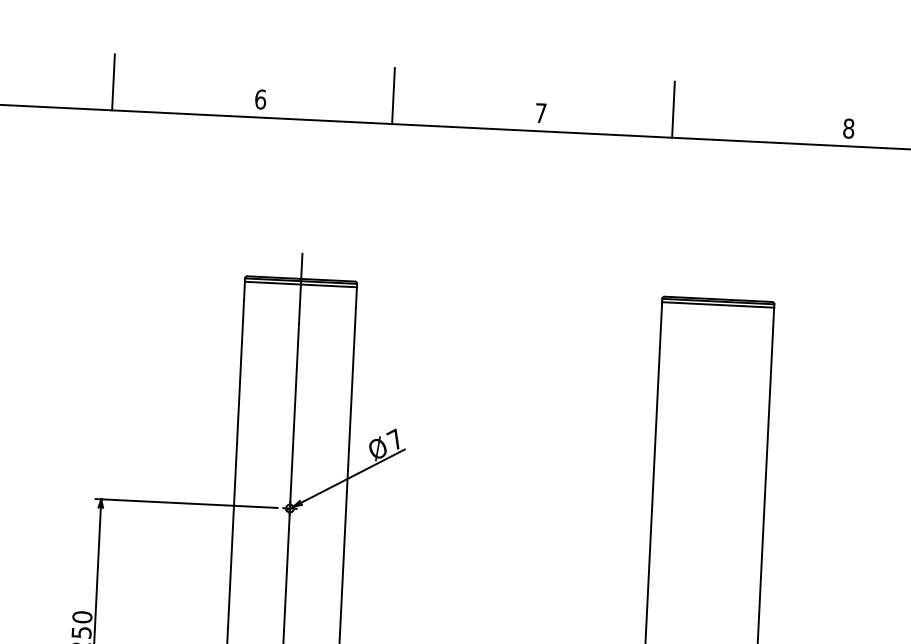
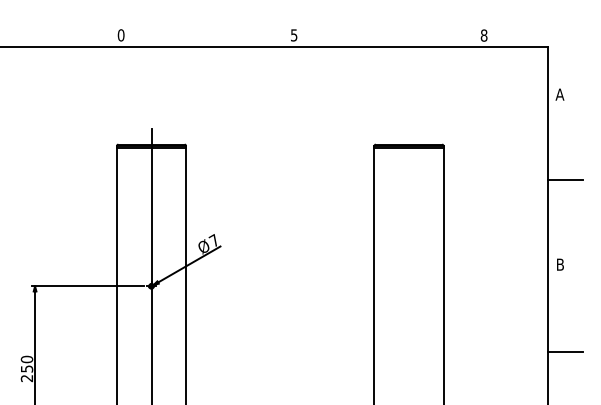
line: (114, 81) -> (30, 28), removed
line: (392, 94) -> (202, 28), removed
text: (261, 99) -> (121, 35), 6 -> 0
line: (673, 108) -> (375, 28), removed
text: (541, 113) -> (294, 35), 7 -> 5

